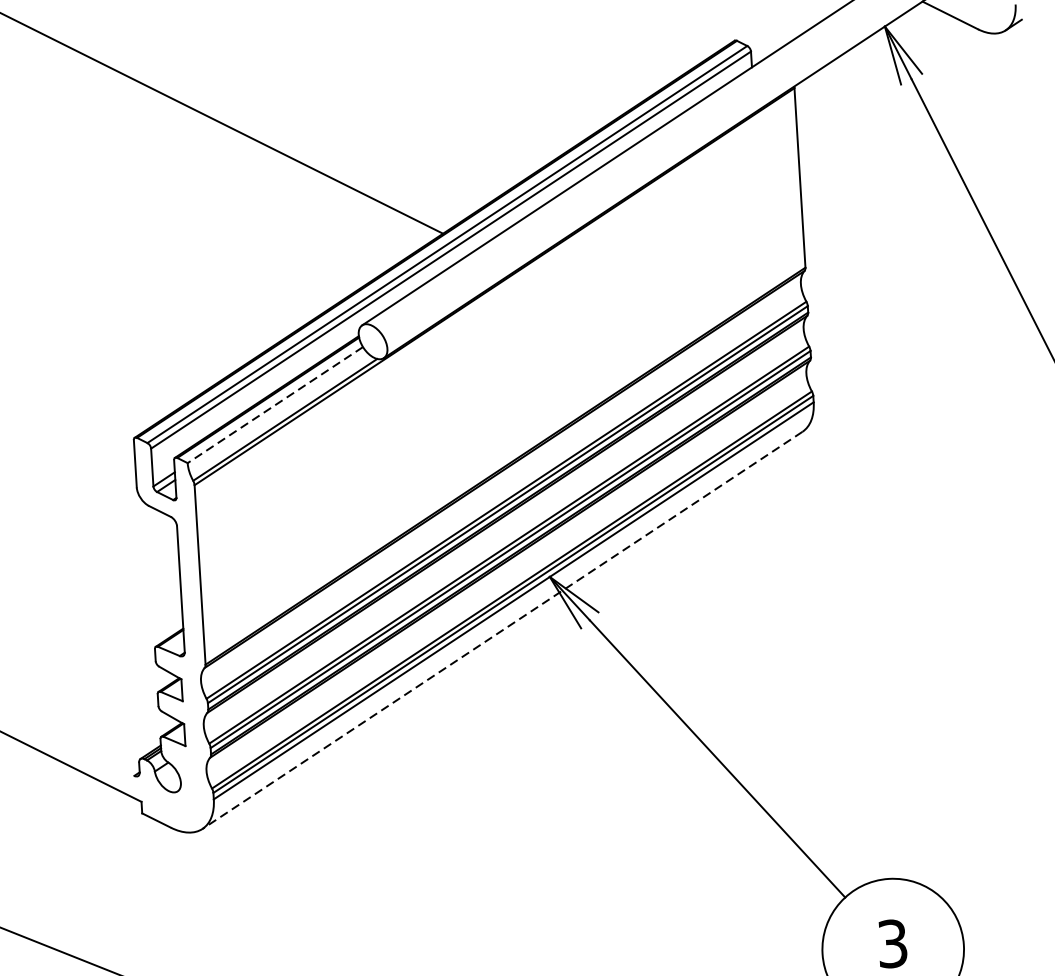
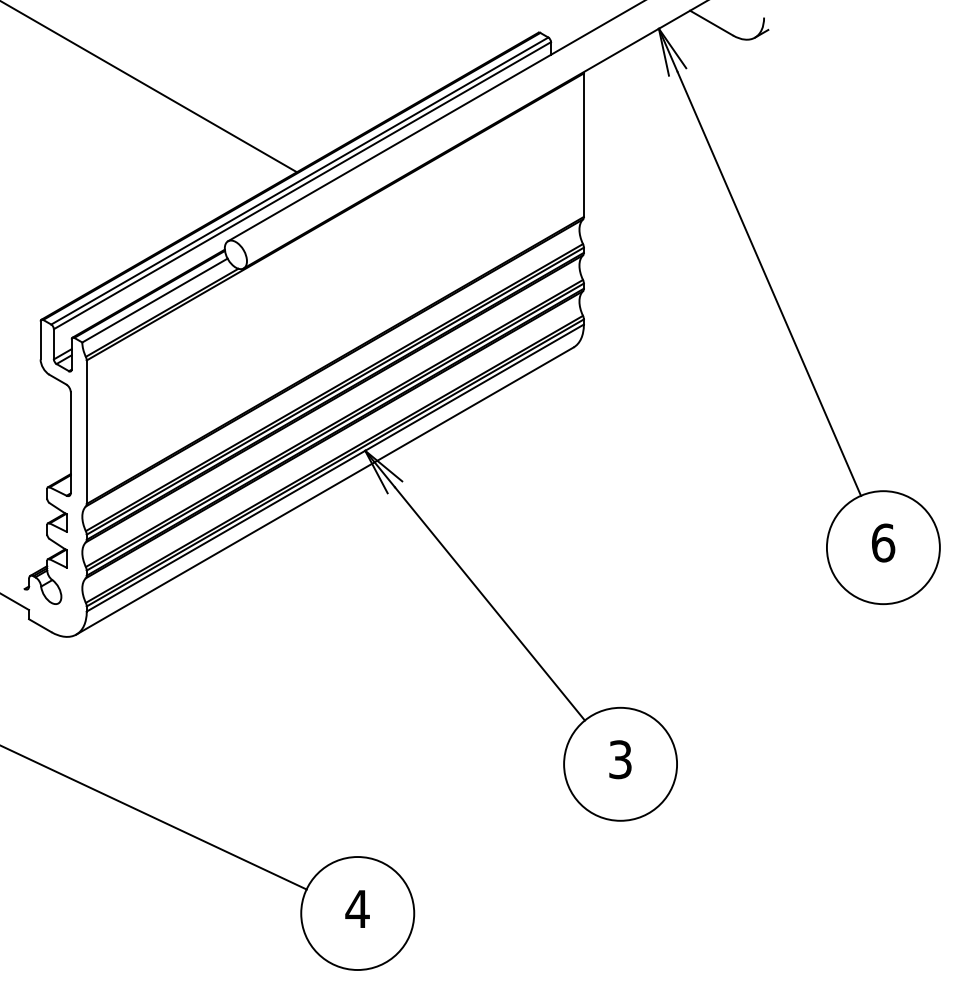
line: (274, 405) -> (154, 300), dashed -> solid
line: (501, 630) -> (324, 491), dashed -> solid

